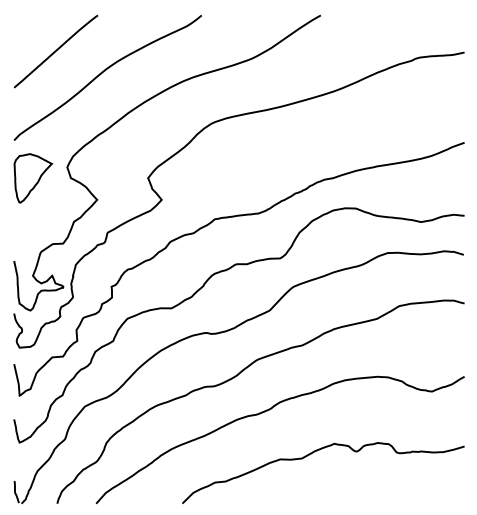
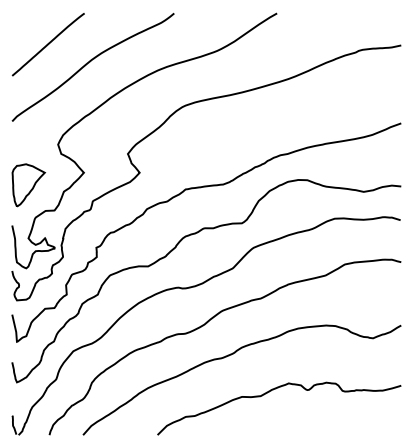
part: (33, 178) -> (28, 185), moved

